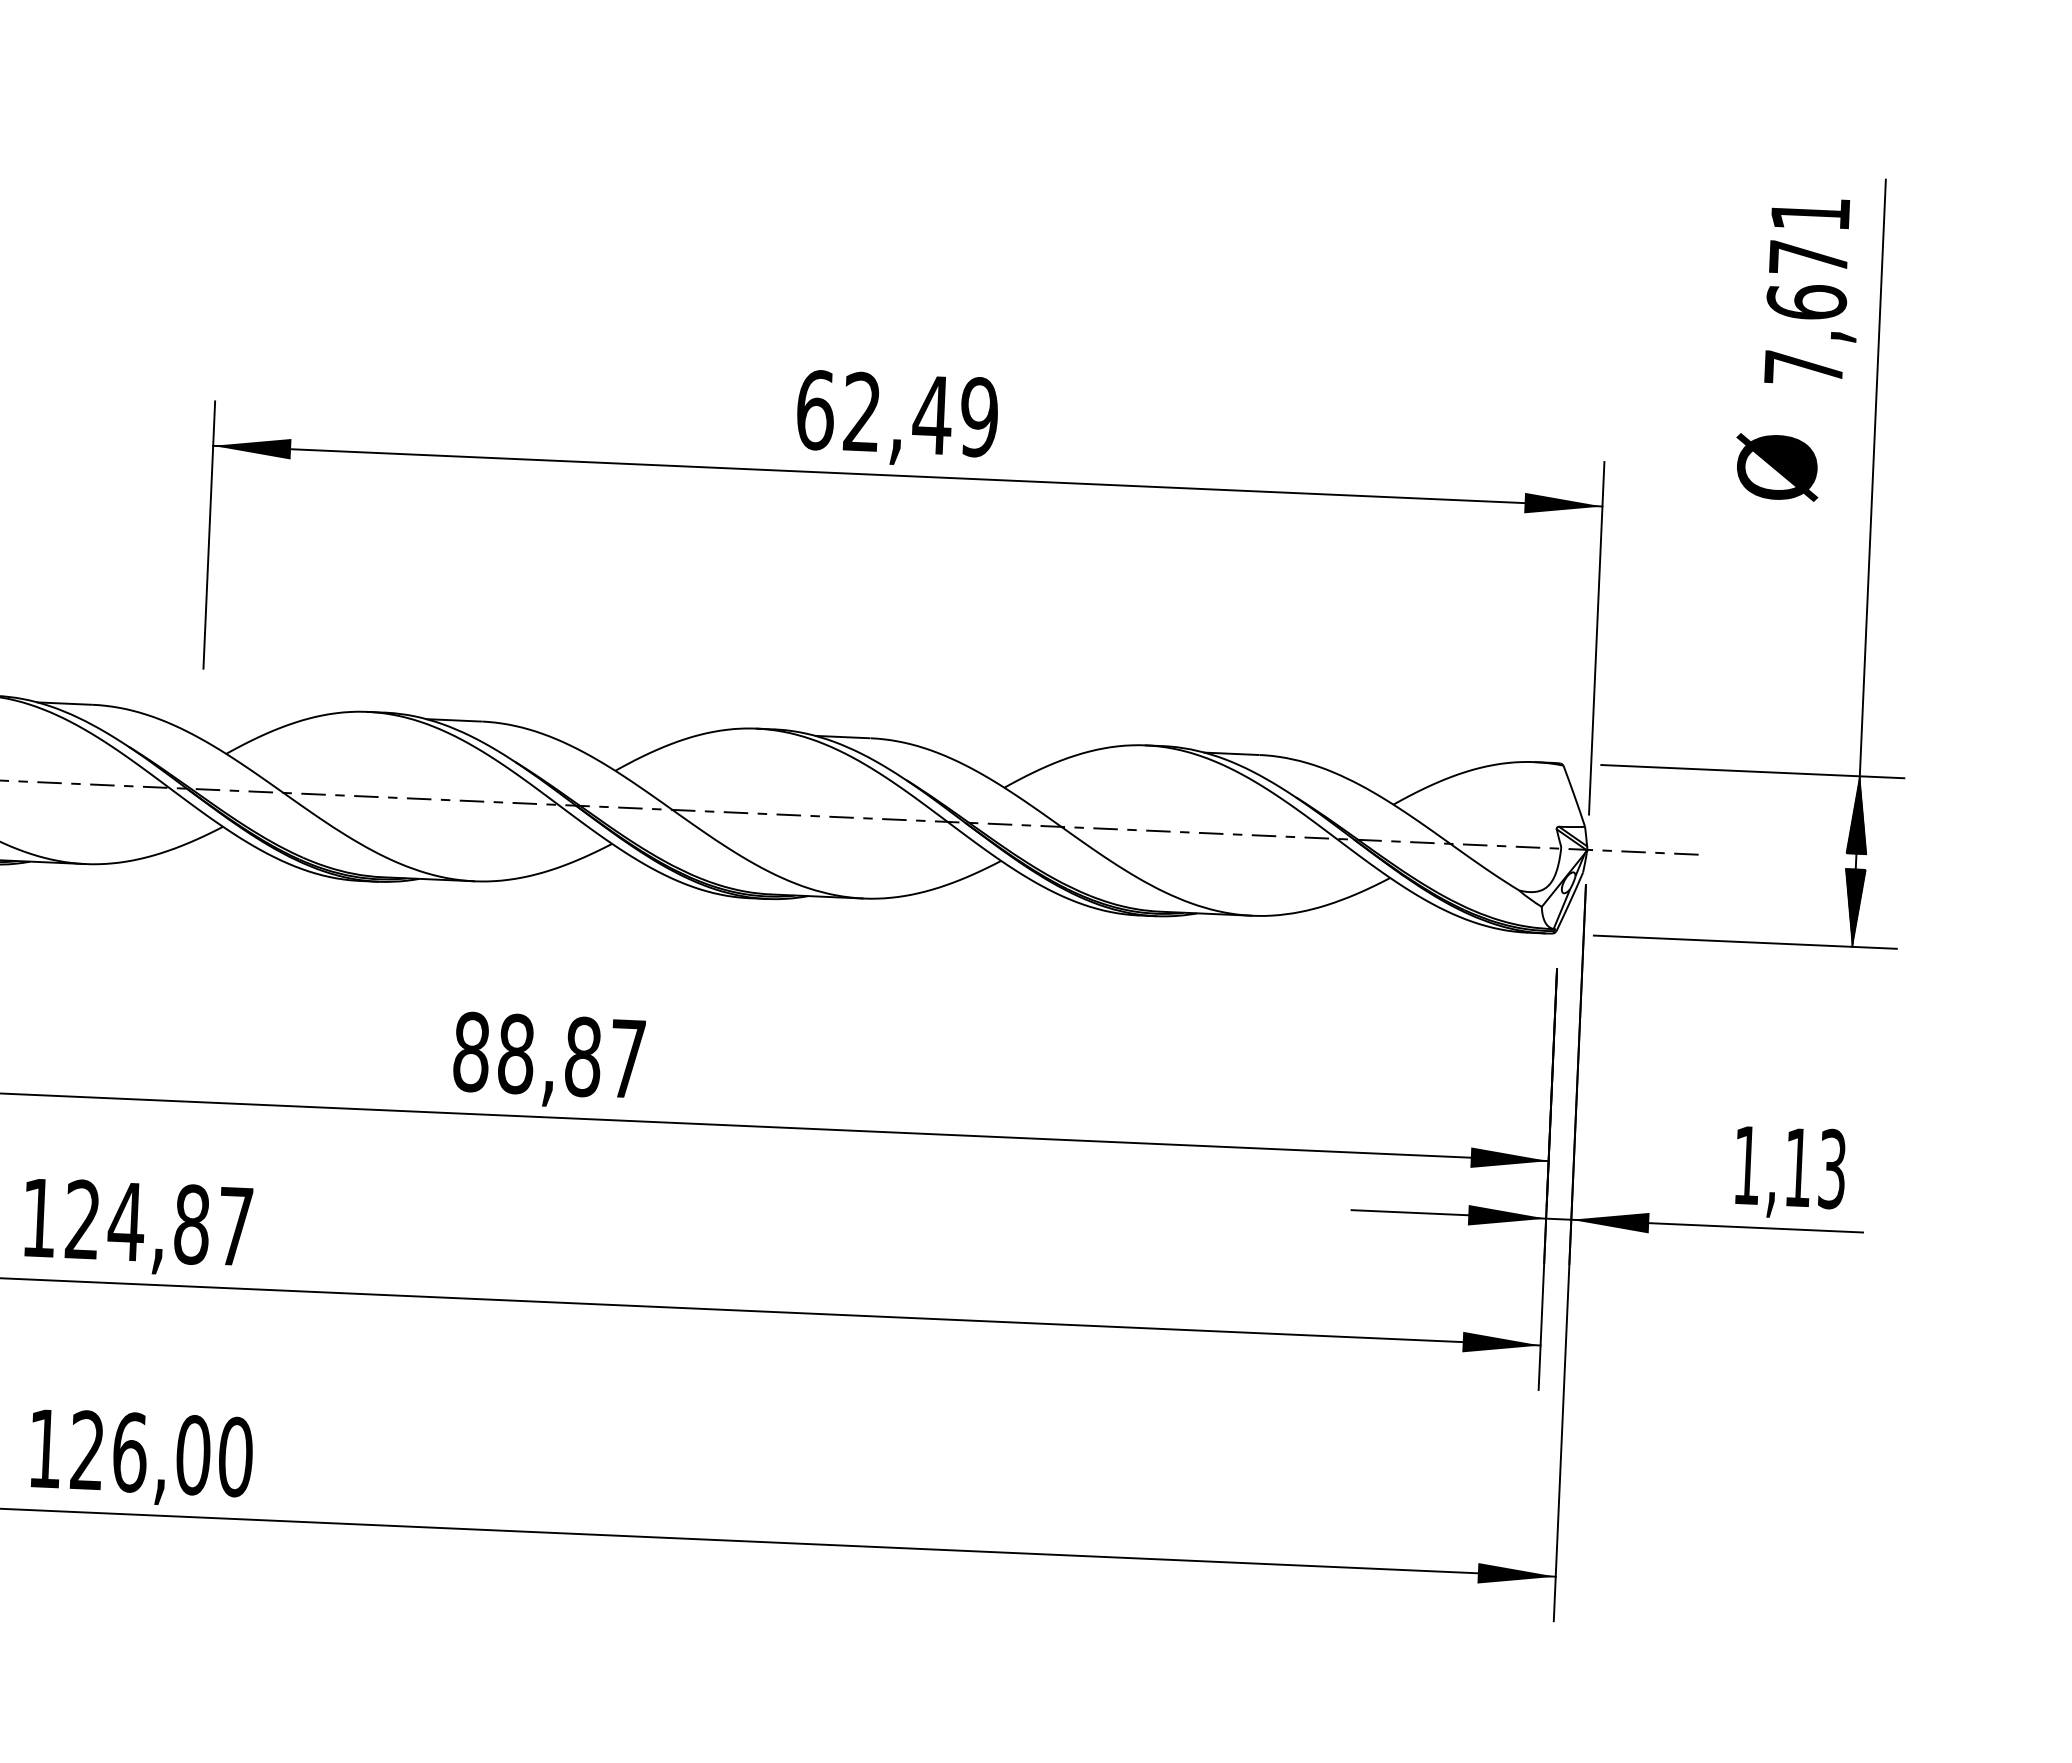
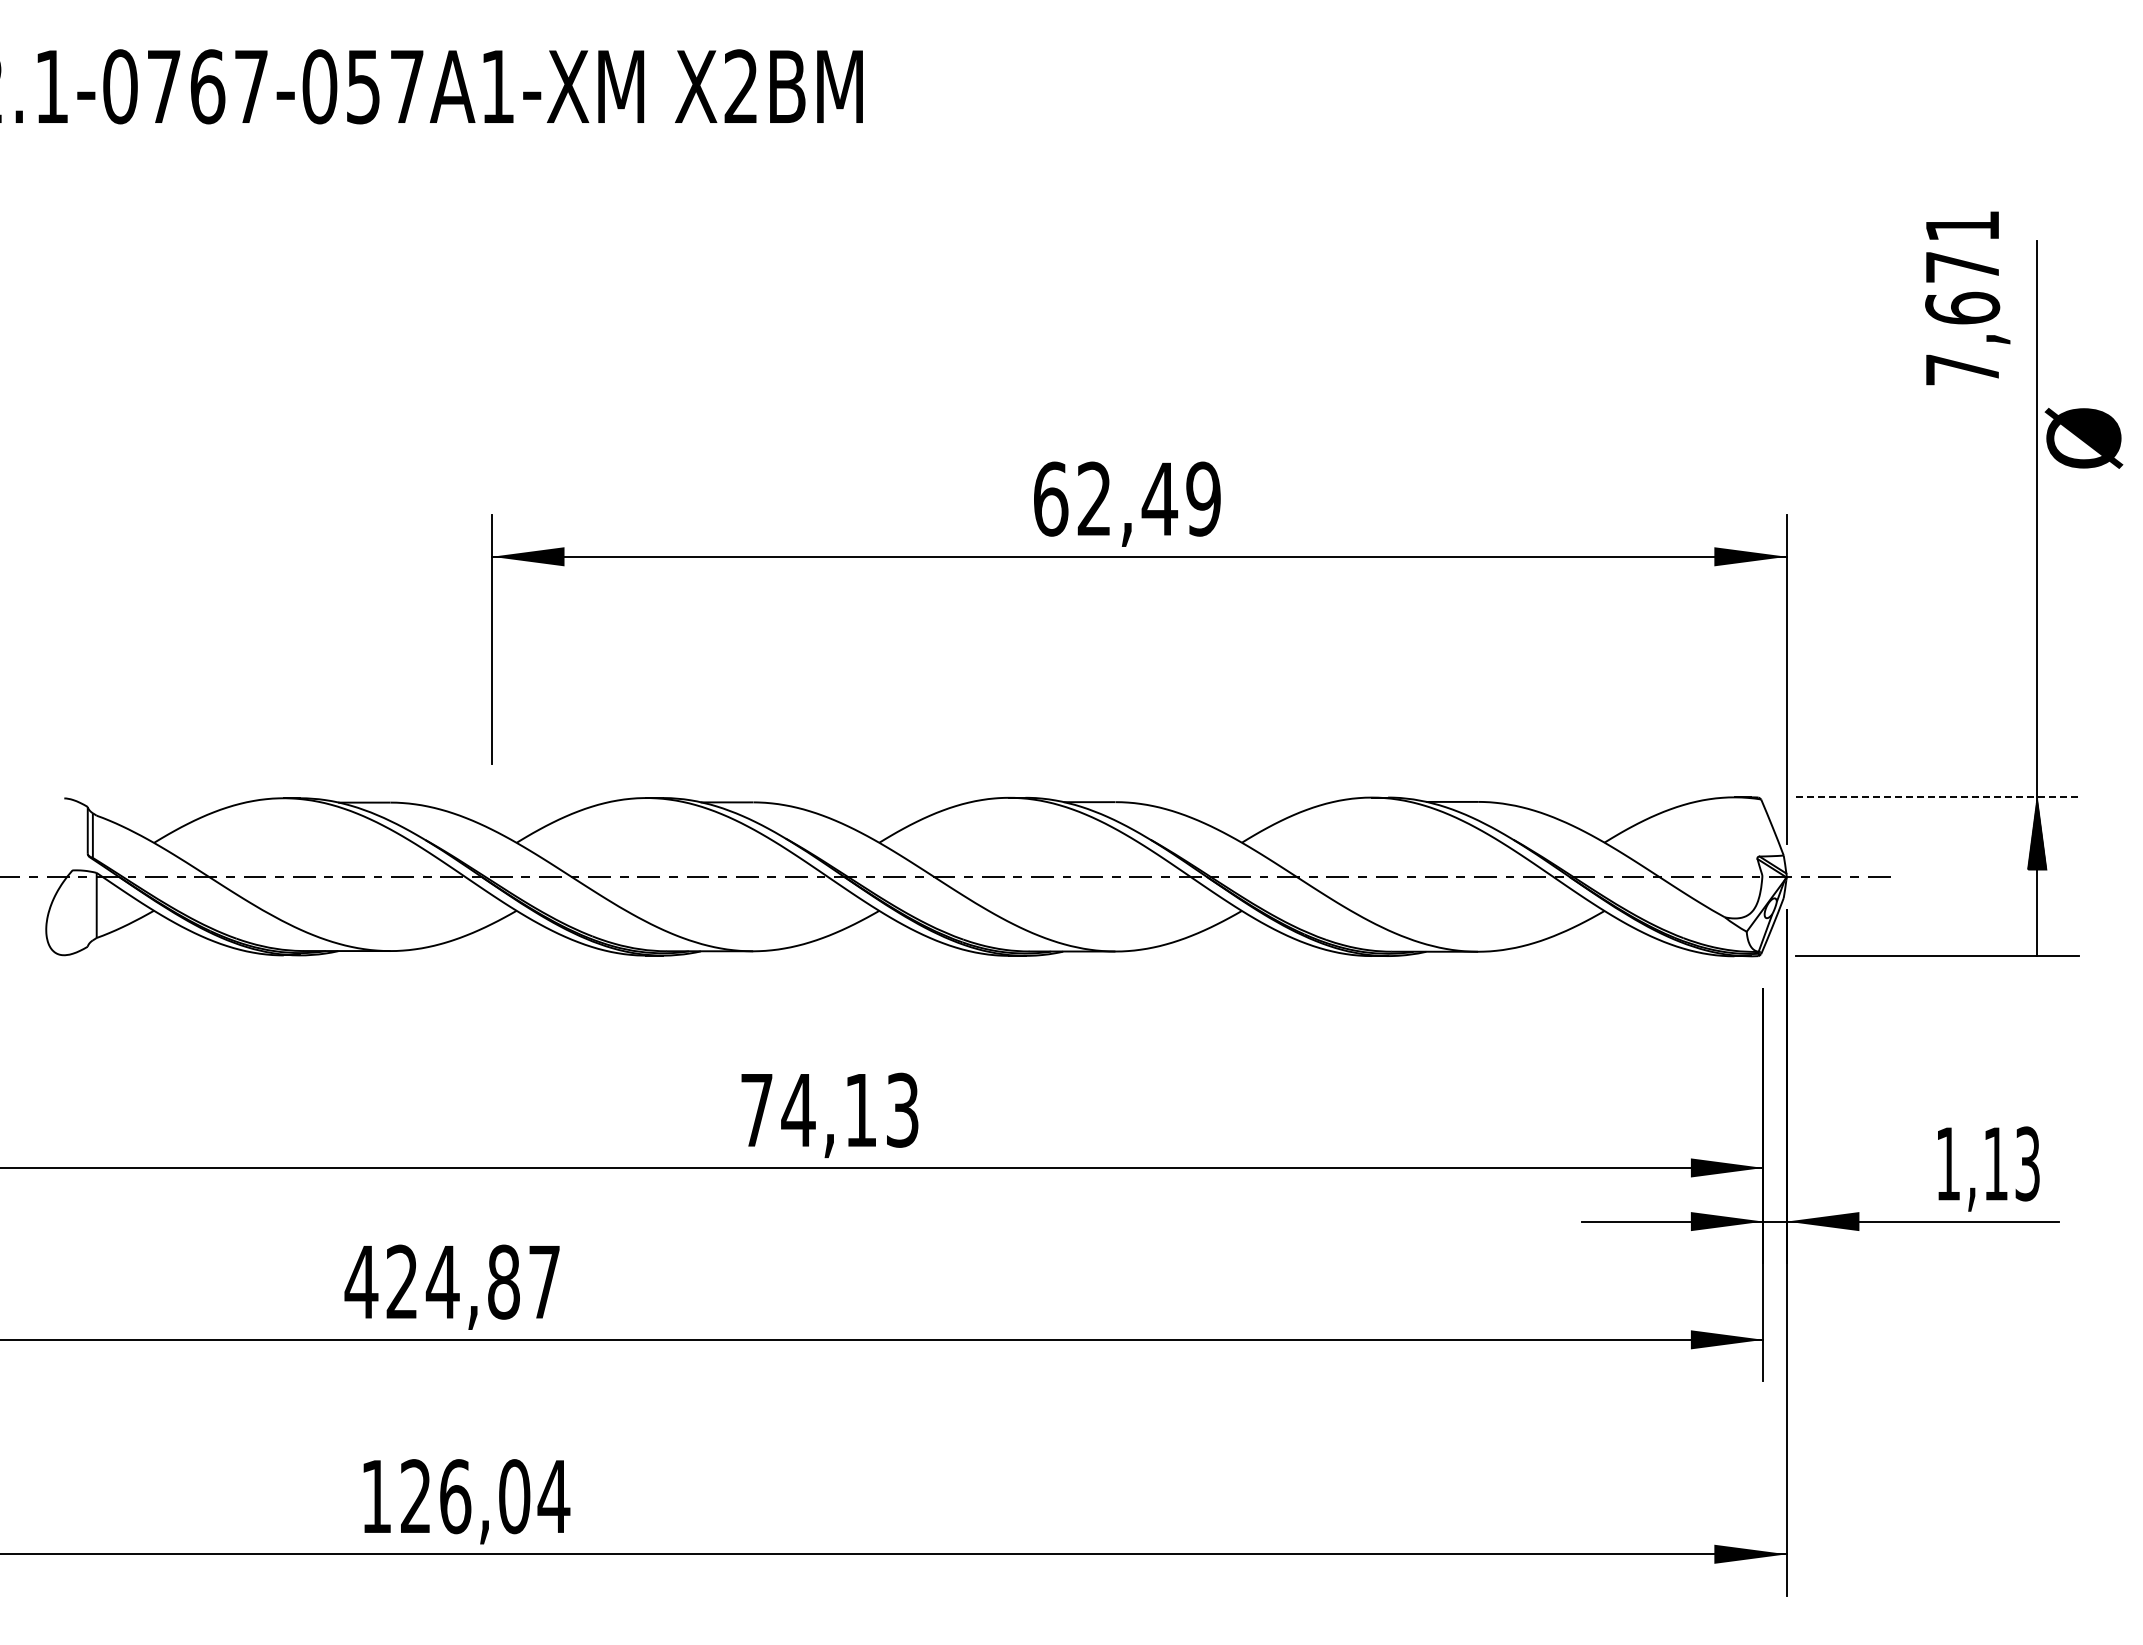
text: (1812, 291) -> (1967, 298), moved
text: (1776, 467) -> (2083, 438), moved
line: (1753, 771) -> (1938, 797), solid -> dashed
hatch: (1853, 907) -> (2036, 919), removed
text: (549, 1054) -> (829, 1109), 88,87 -> 74,13
text: (39, 1218) -> (361, 1282), 124,87 -> 424,87
text: (235, 1456) -> (553, 1496), 126,00 -> 126,04

